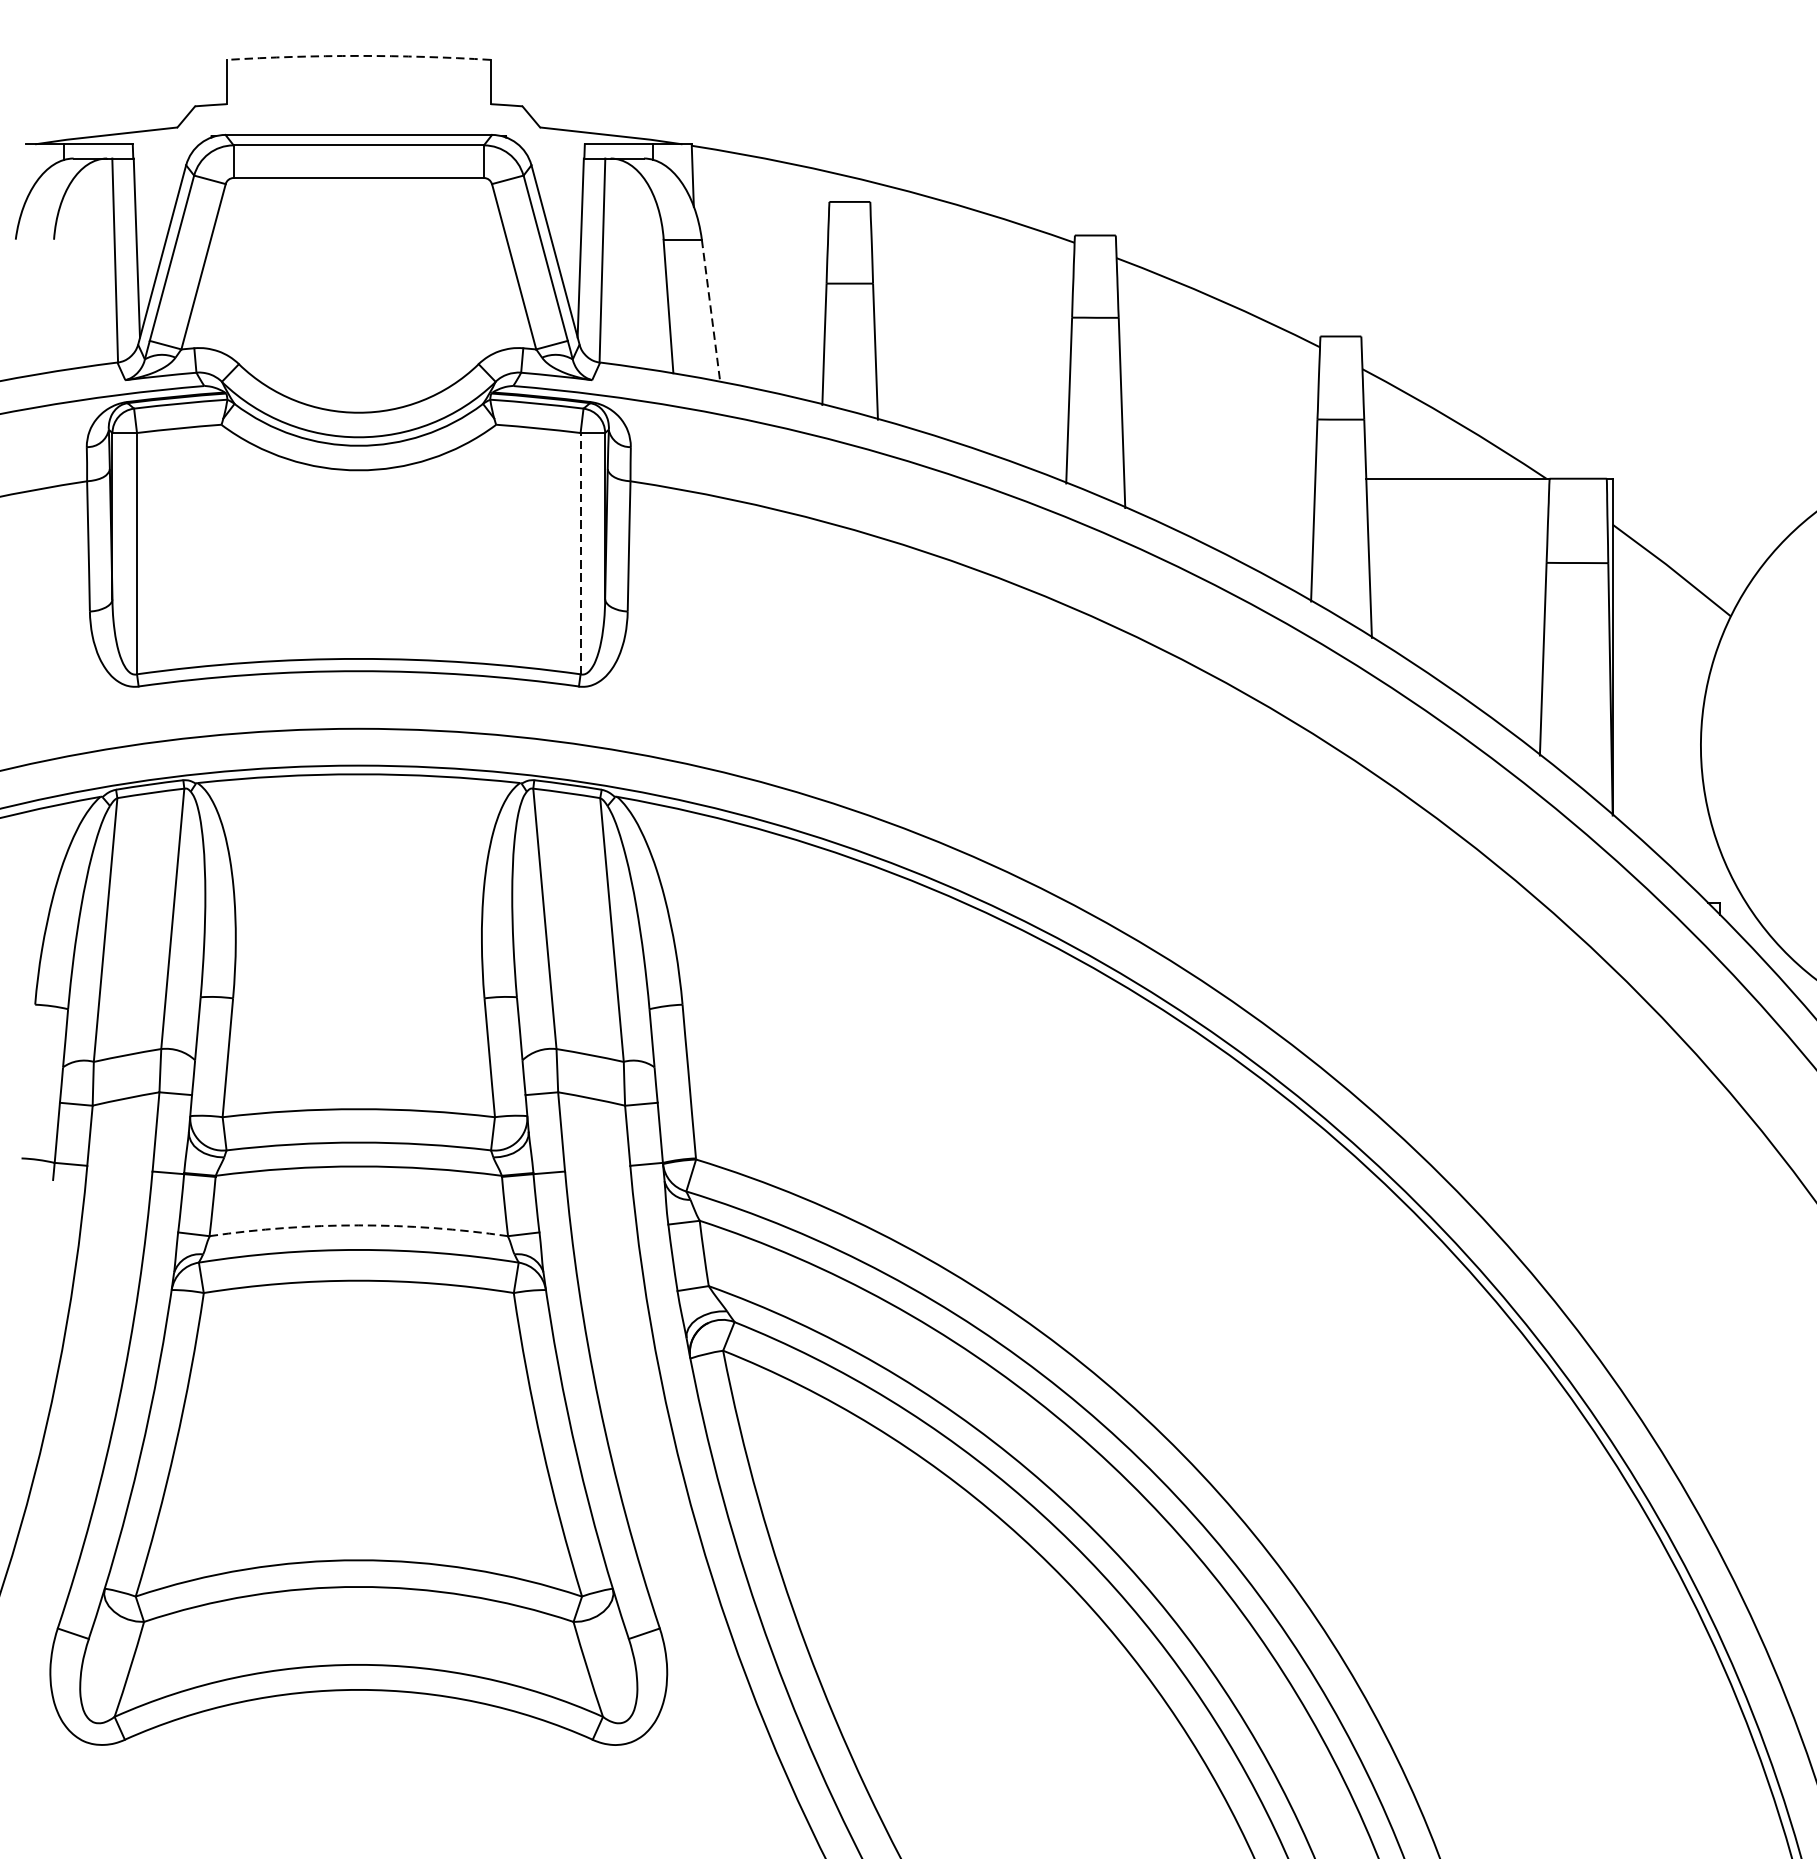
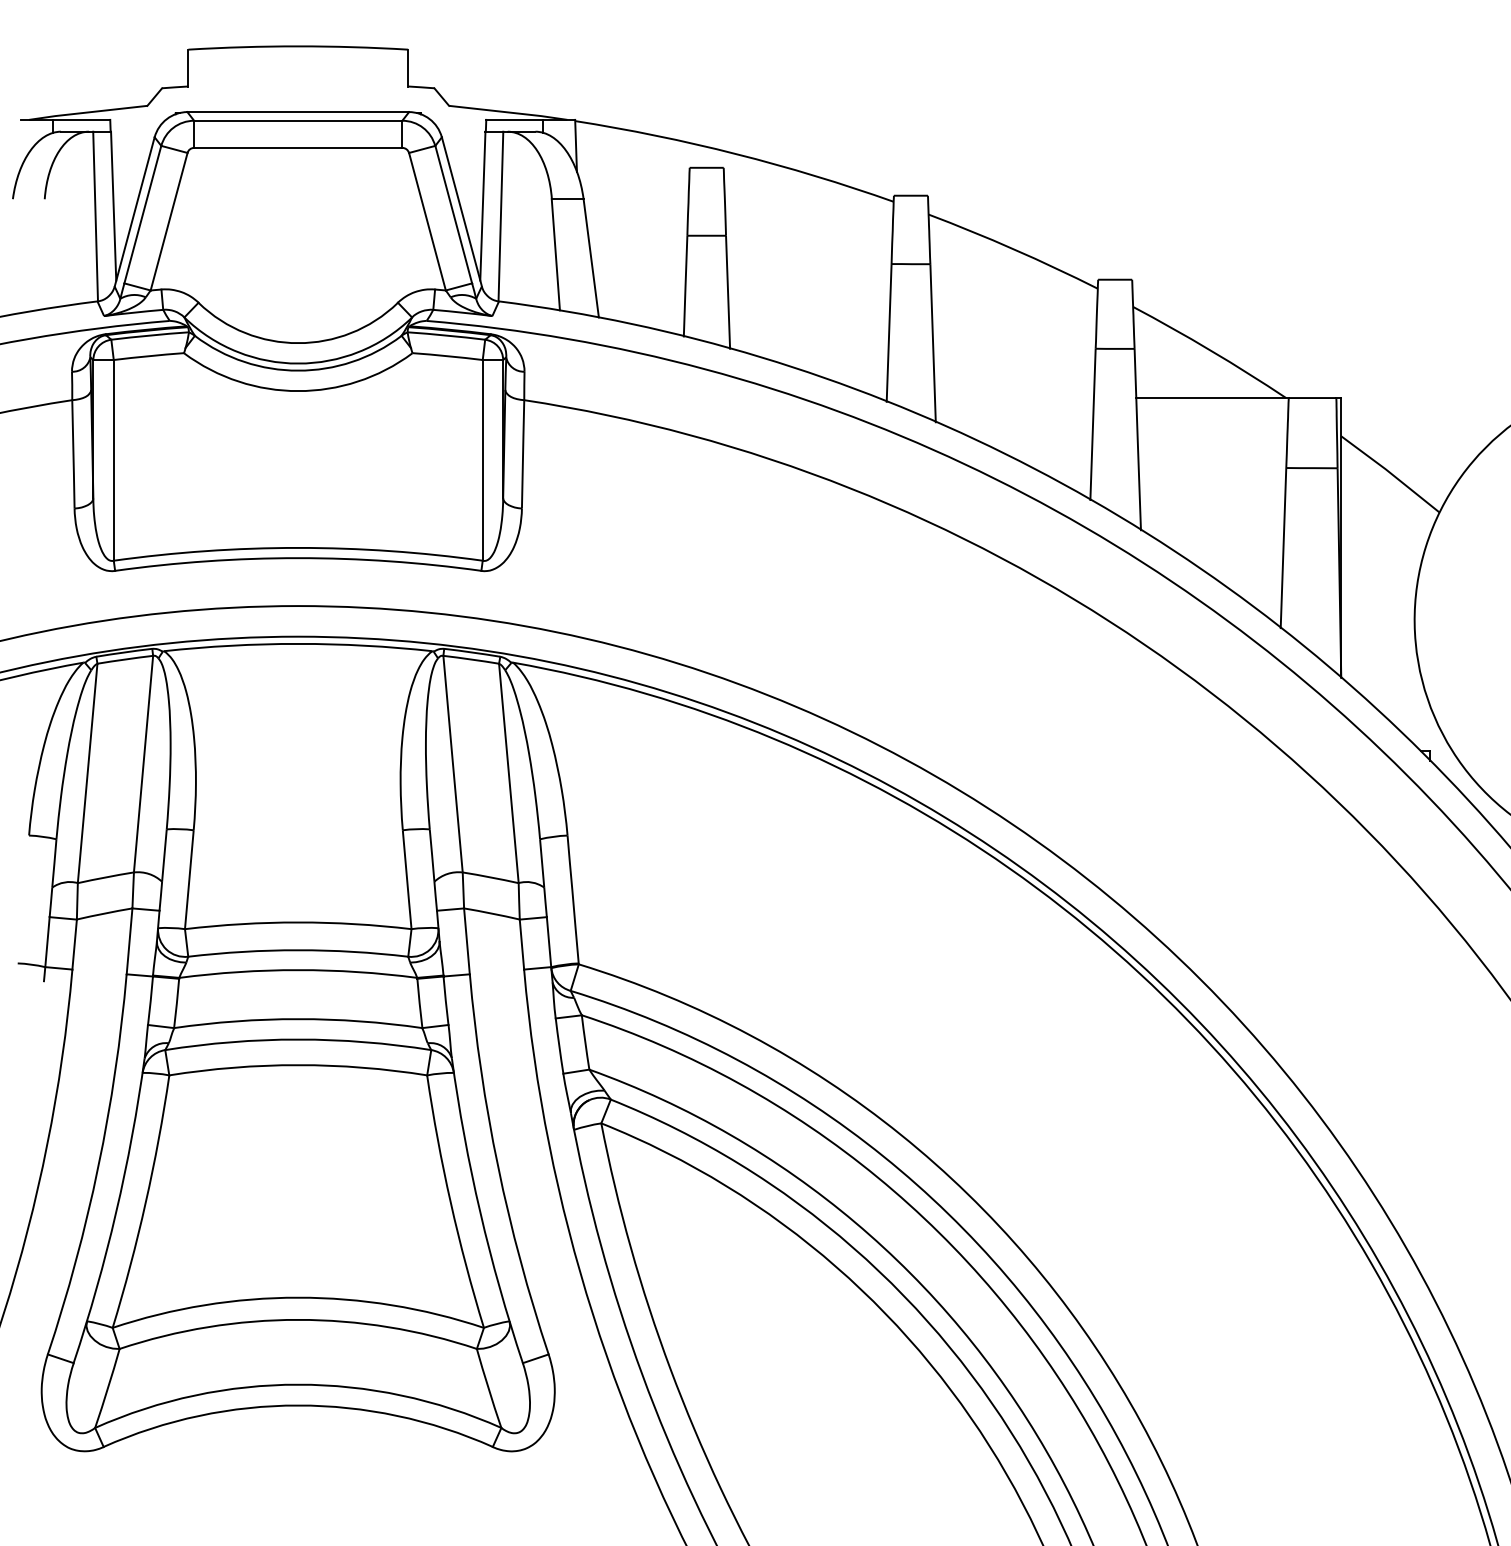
arc: (359, 56) -> (298, 46), dashed -> solid
line: (711, 310) -> (591, 258), dashed -> solid
line: (580, 552) -> (482, 459), dashed -> solid
arc: (359, 1225) -> (298, 1019), dashed -> solid

